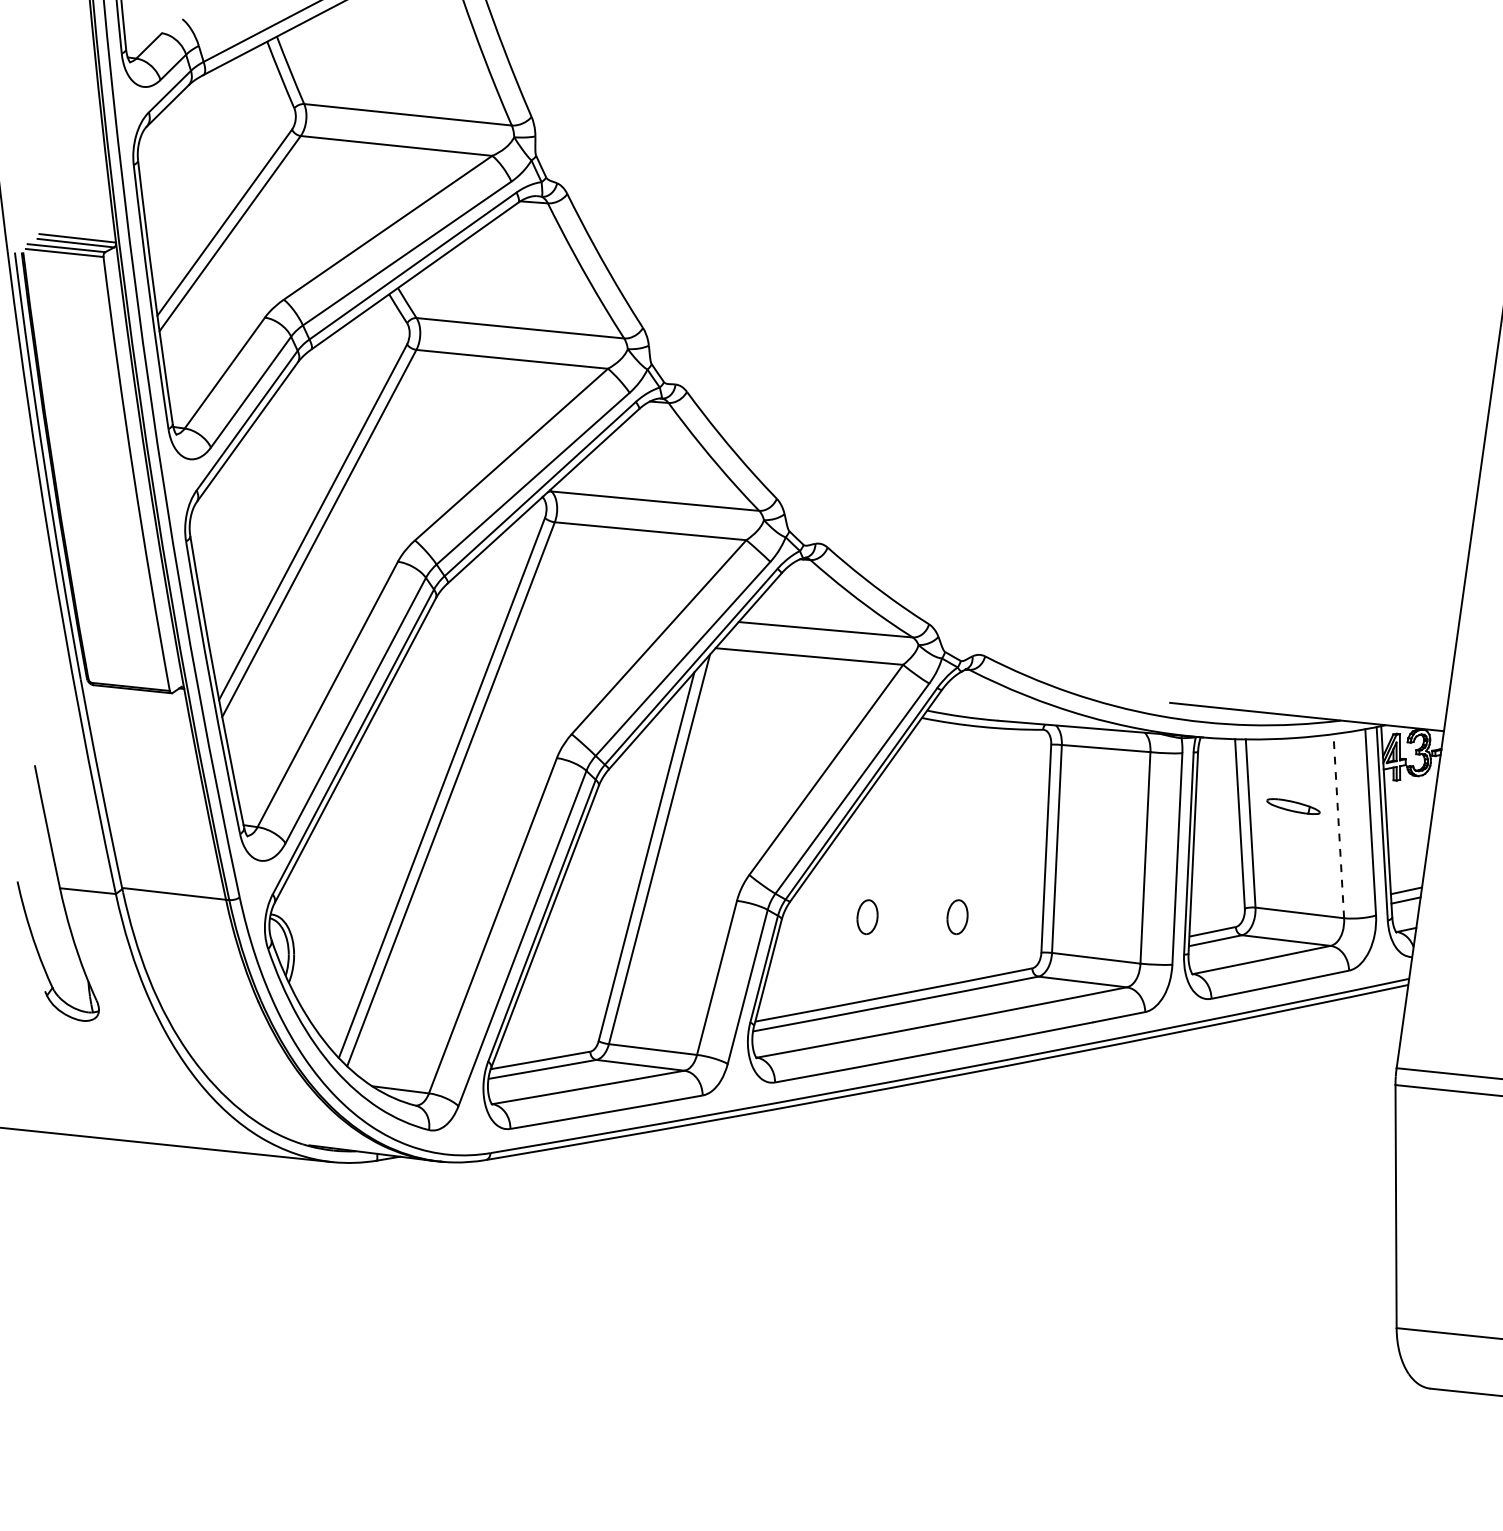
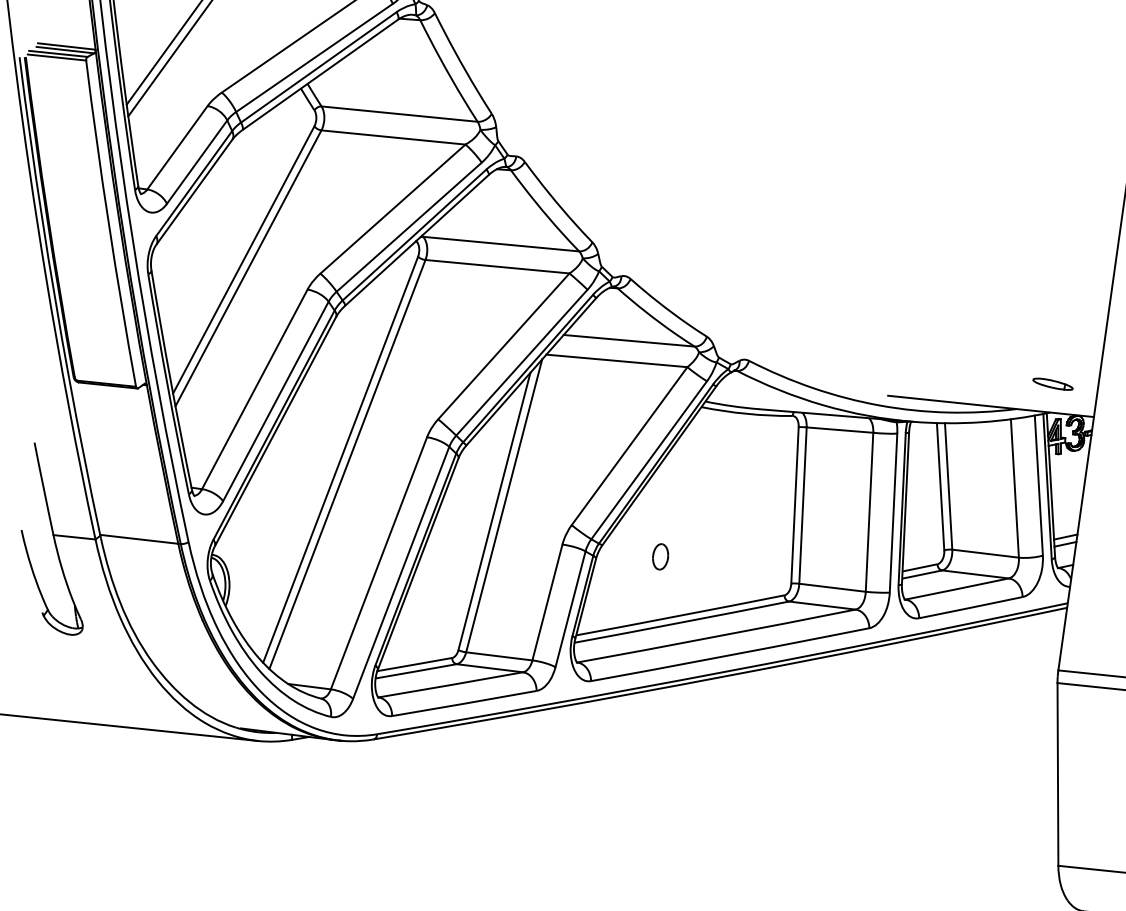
part: (1293, 806) -> (1053, 384), moved
line: (1338, 825) -> (1014, 487), dashed -> solid
part: (957, 916) -> (728, 556), removed

